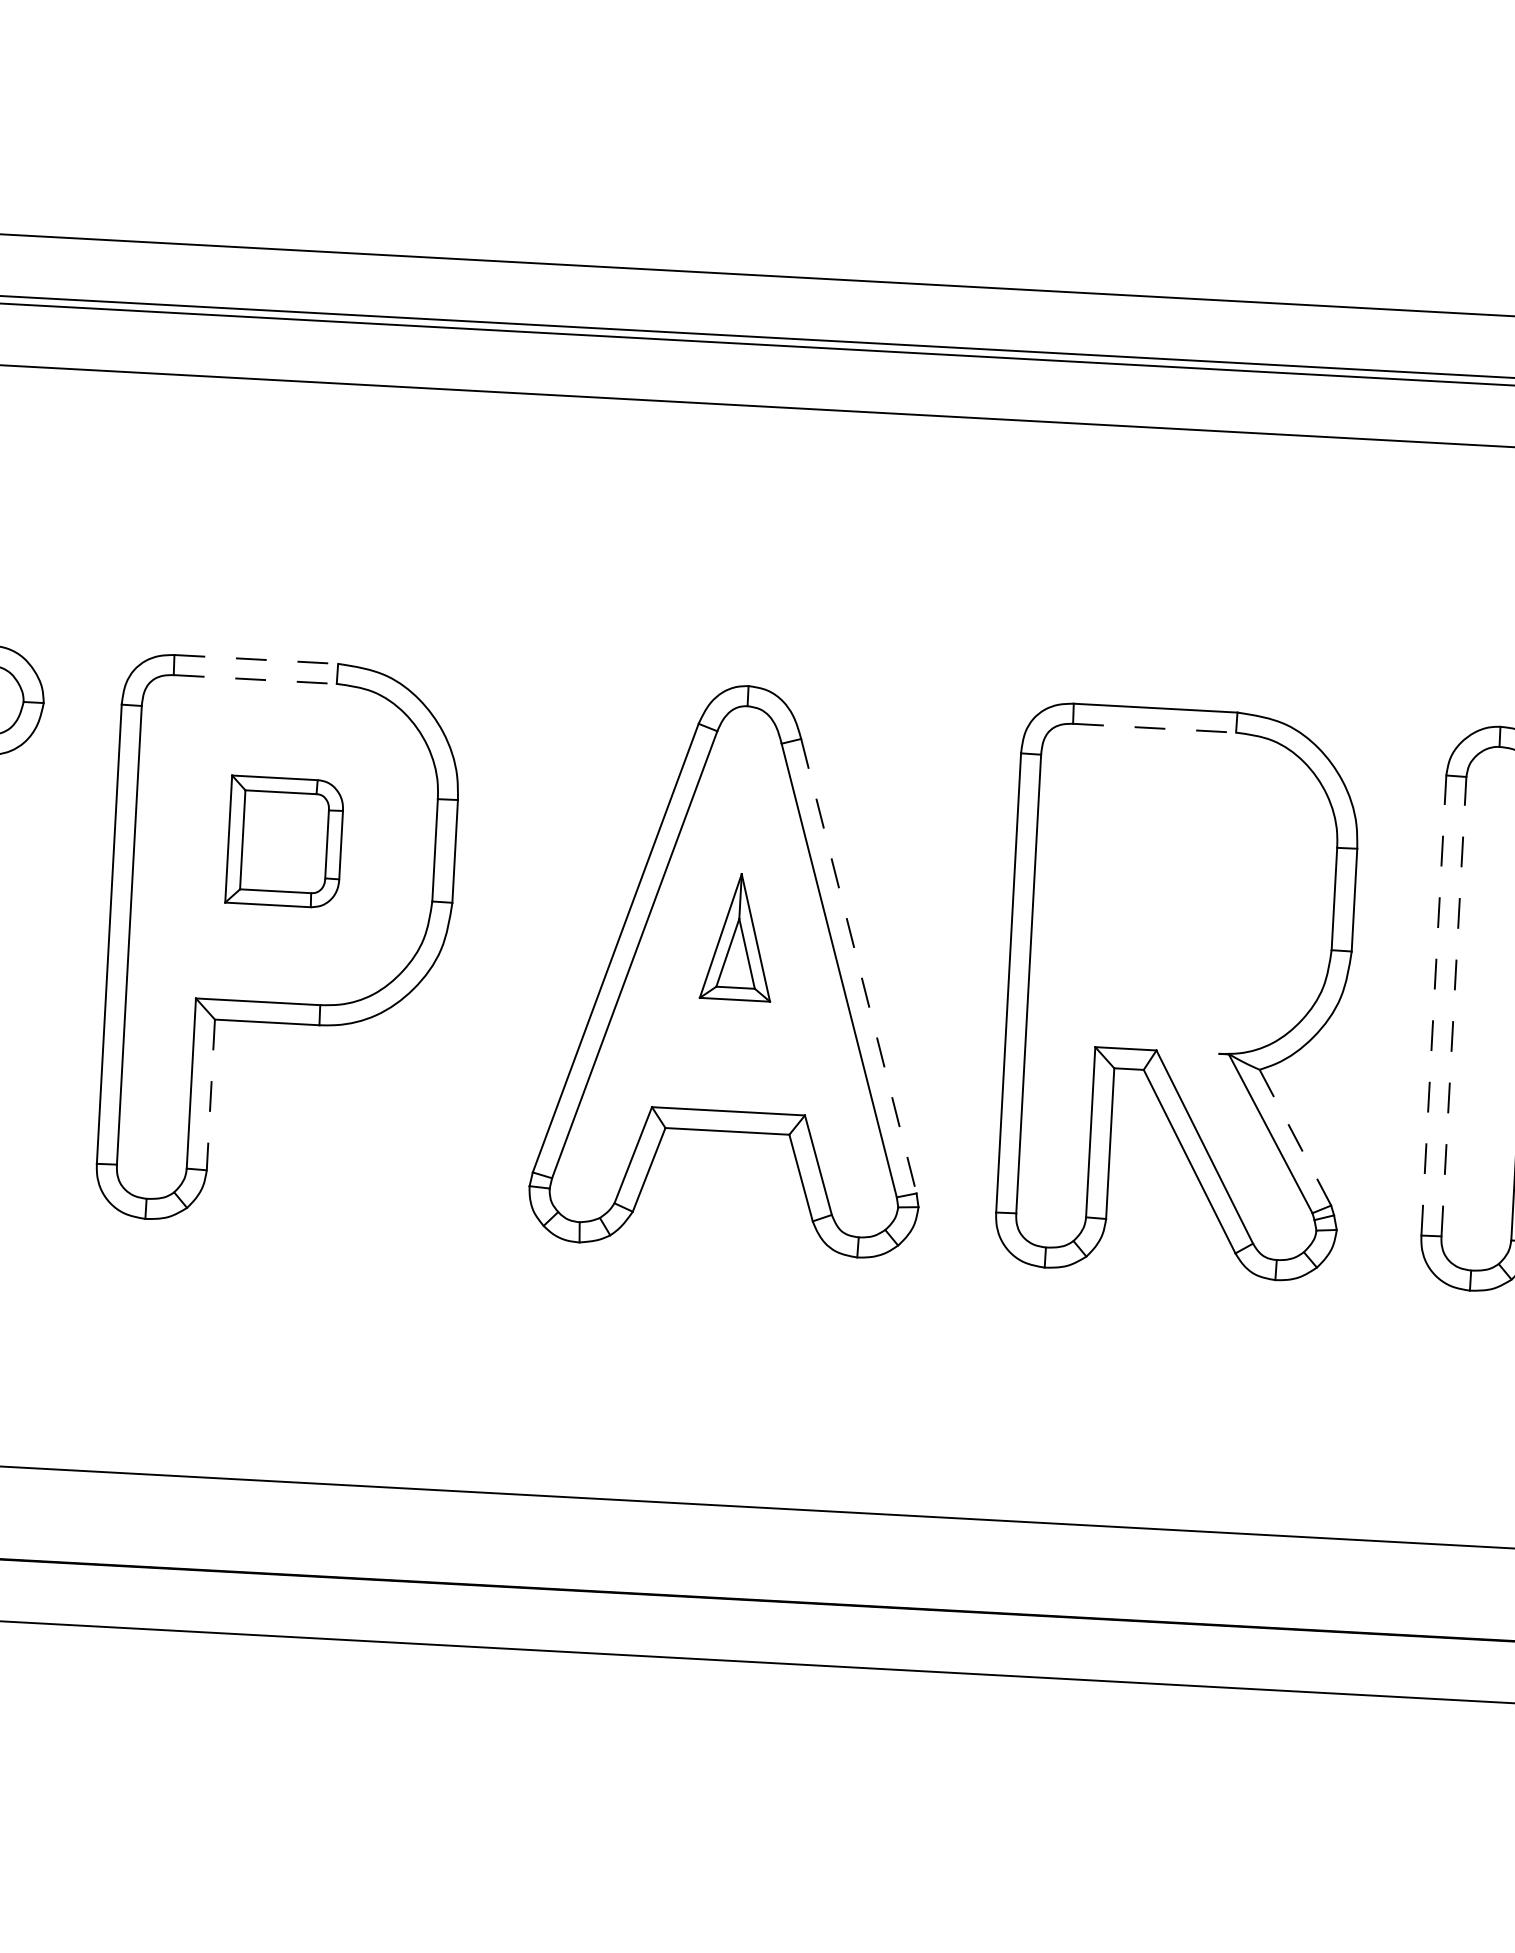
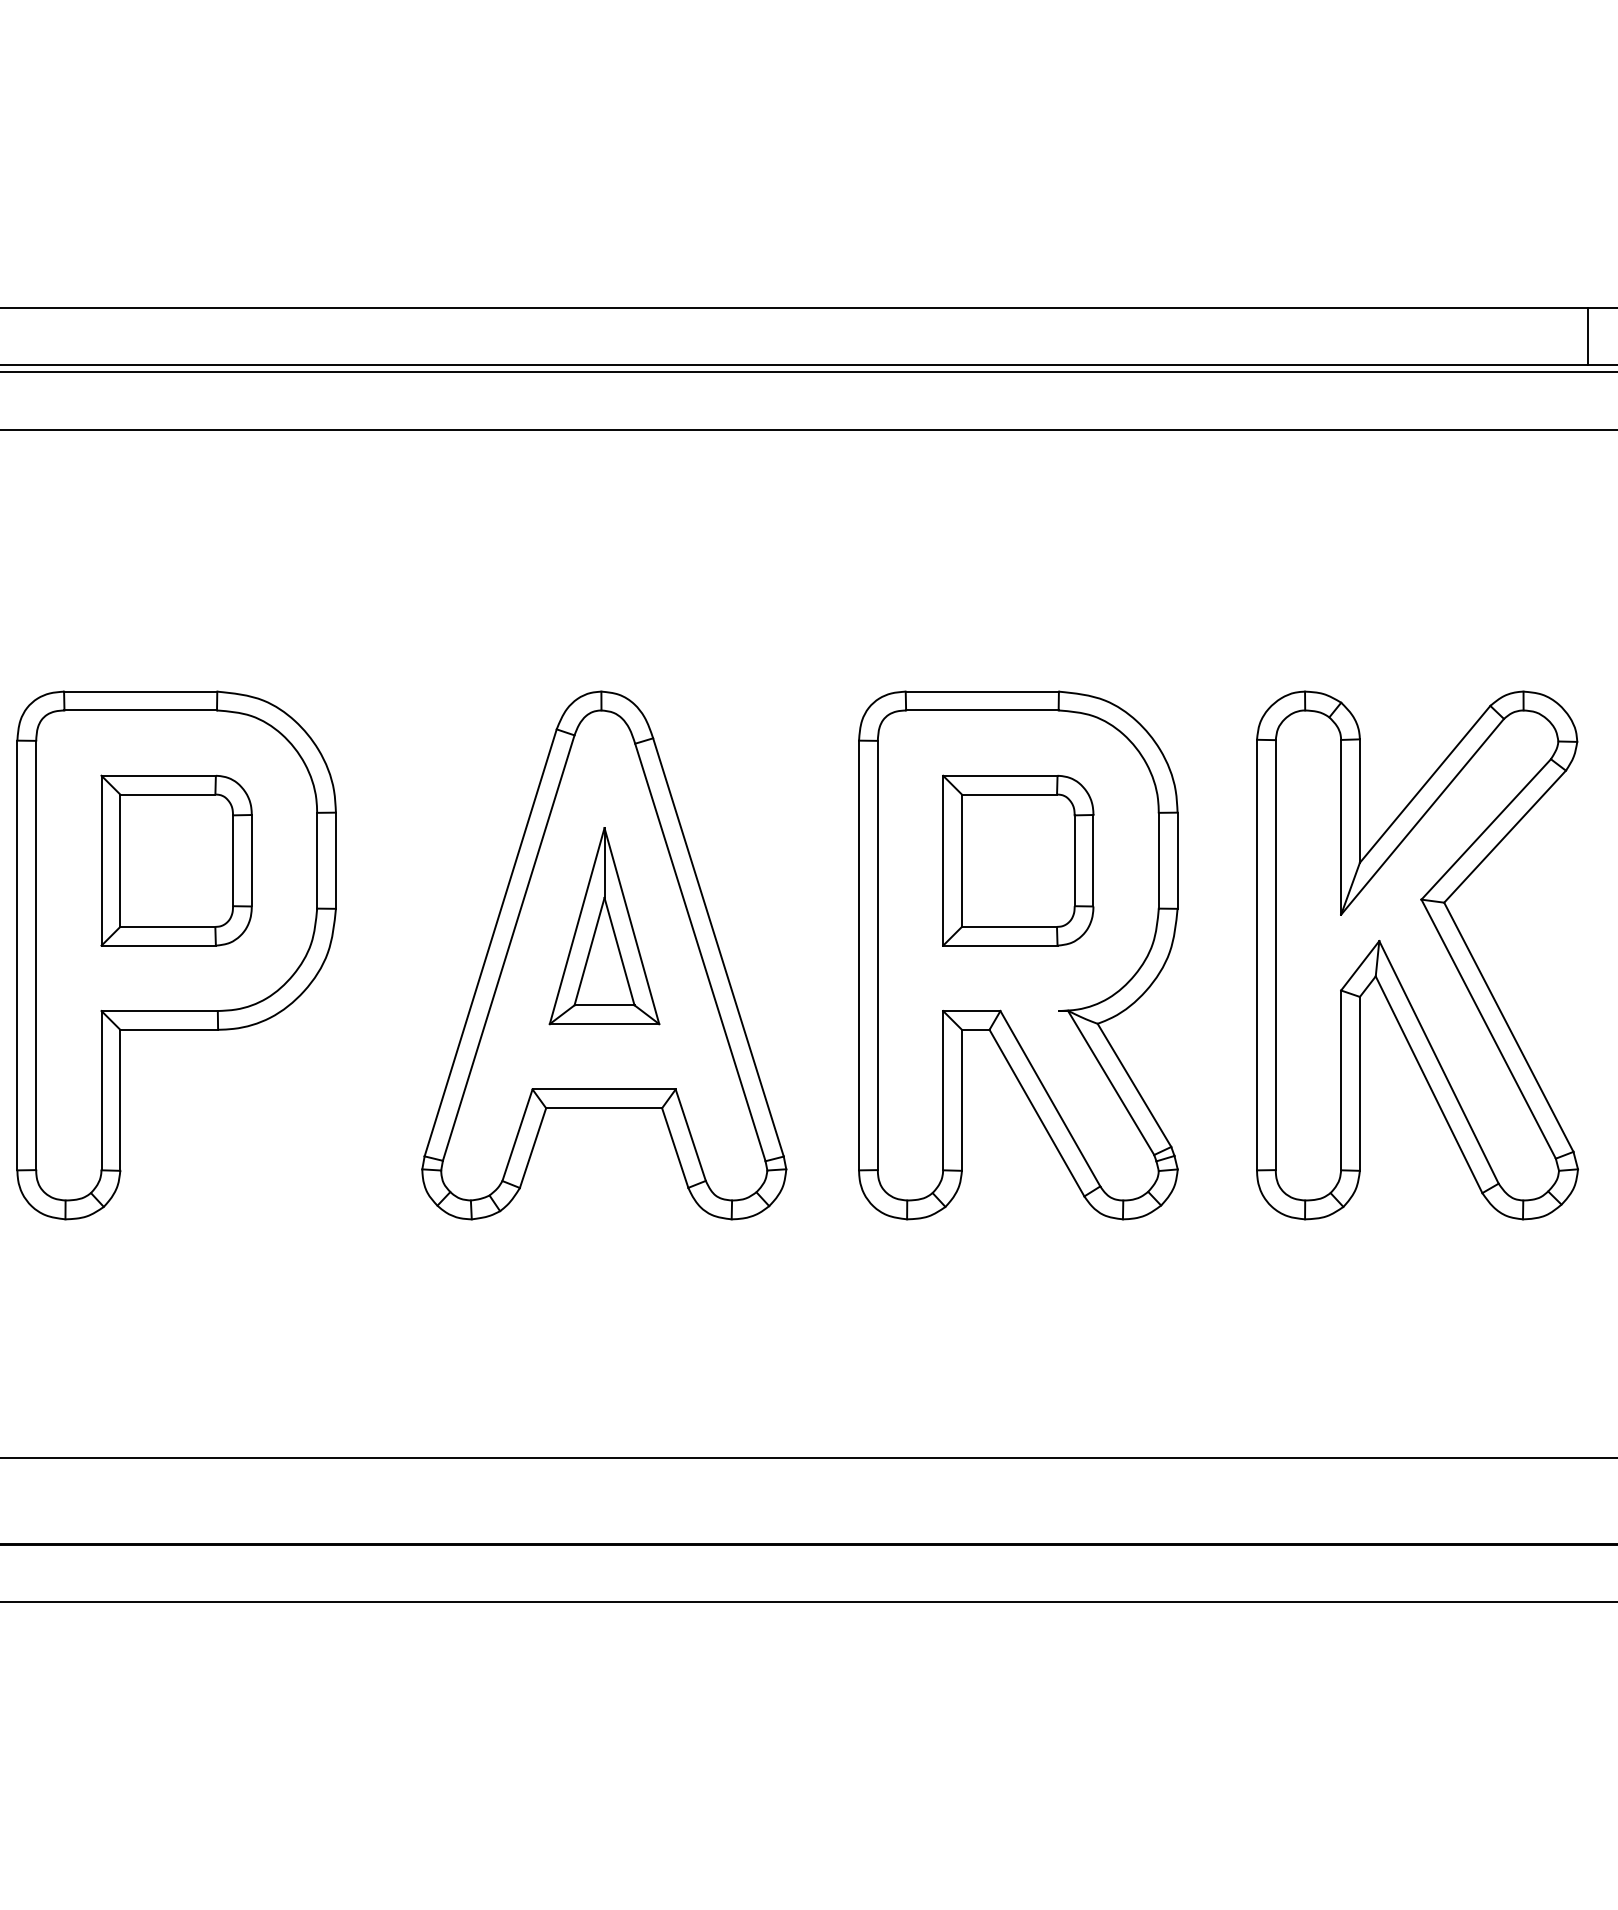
line: (256, 659) -> (140, 691), dashed -> solid
line: (256, 679) -> (141, 710), dashed -> solid
line: (1154, 728) -> (982, 710), dashed -> solid
part: (284, 841) -> (176, 860), size x1.43
part: (1184, 890) -> (1018, 860), added
part: (738, 937) -> (604, 926), size x1.67
line: (858, 966) -> (718, 947), dashed -> solid
line: (1434, 1004) -> (1257, 954), dashed -> solid
line: (1453, 1007) -> (1275, 955), dashed -> solid
line: (211, 1095) -> (120, 1100), dashed -> solid
line: (1295, 1137) -> (1134, 1085), dashed -> solid

